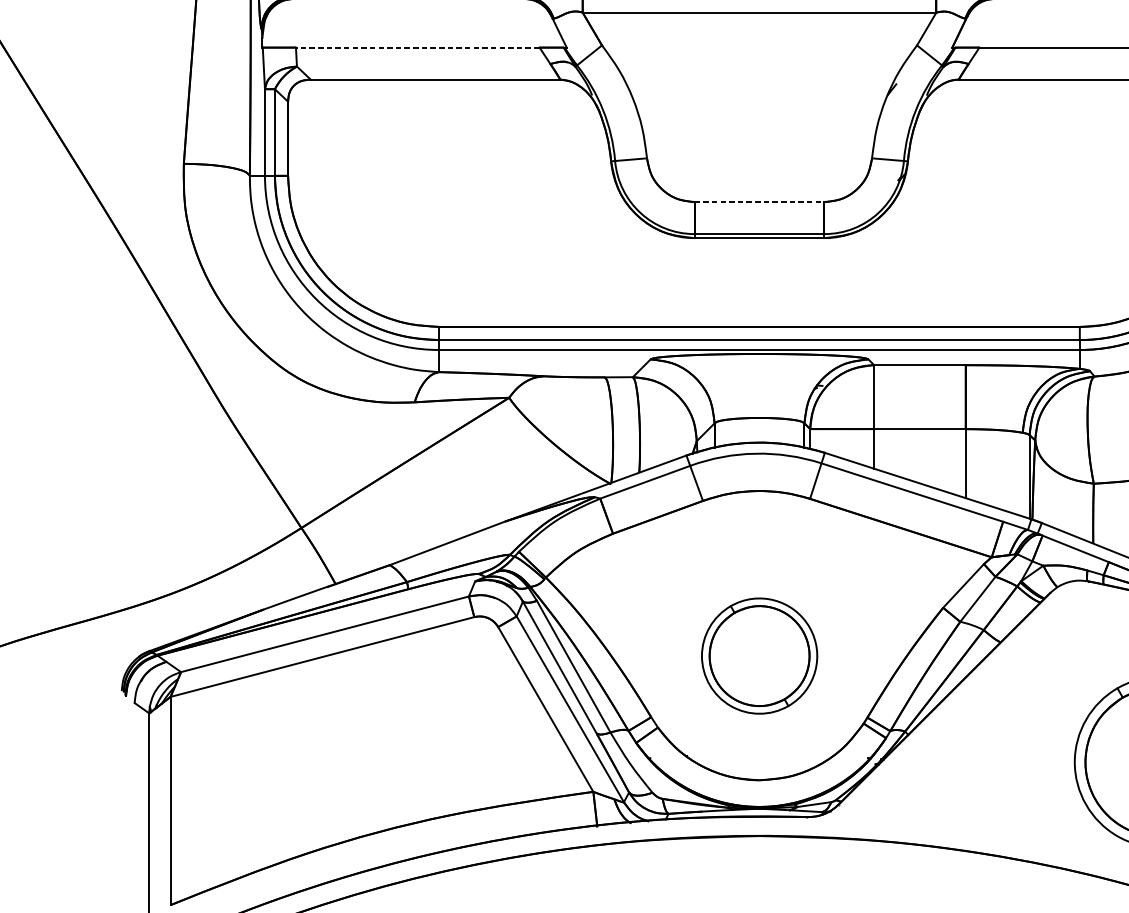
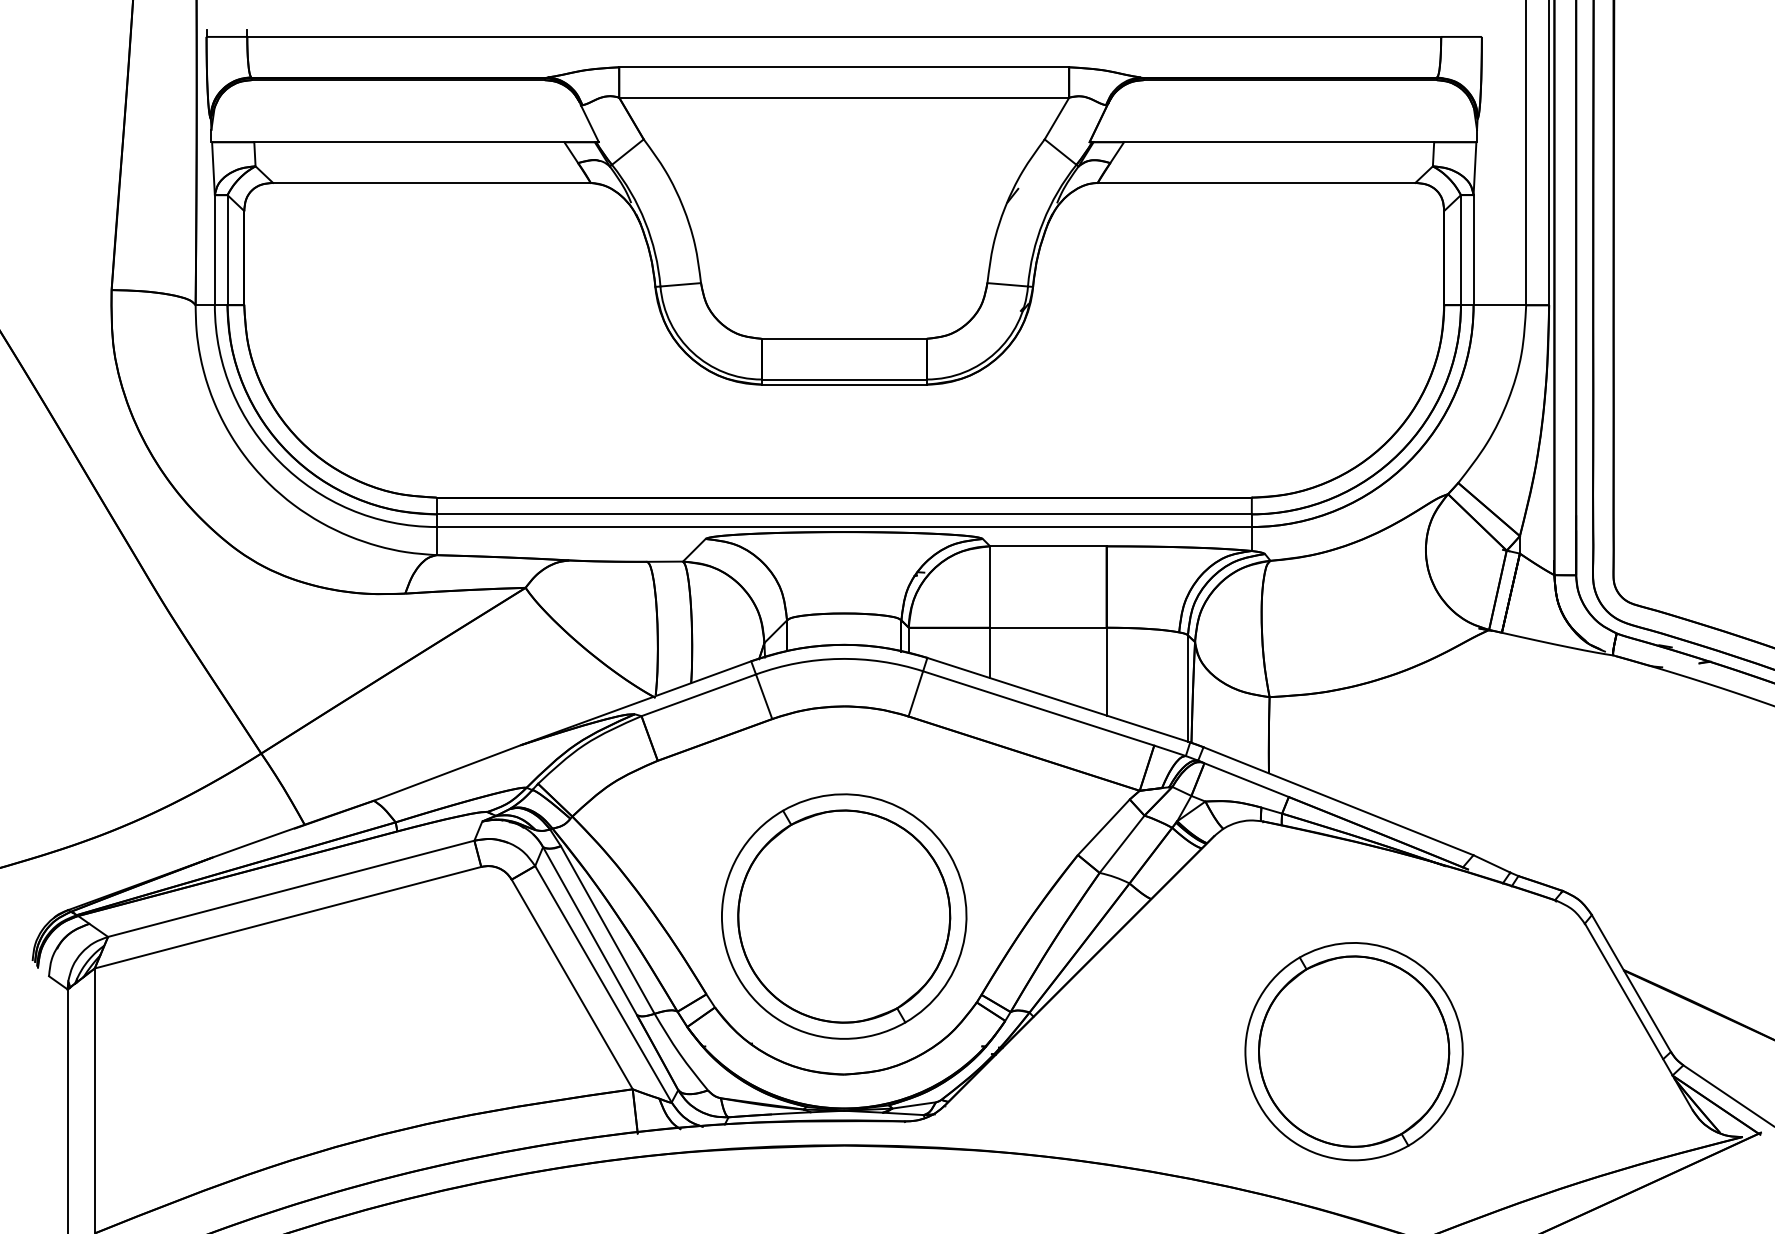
line: (417, 47) -> (408, 142), dashed -> solid
line: (759, 201) -> (844, 338), dashed -> solid
part: (759, 656) -> (844, 916), size x1.67

